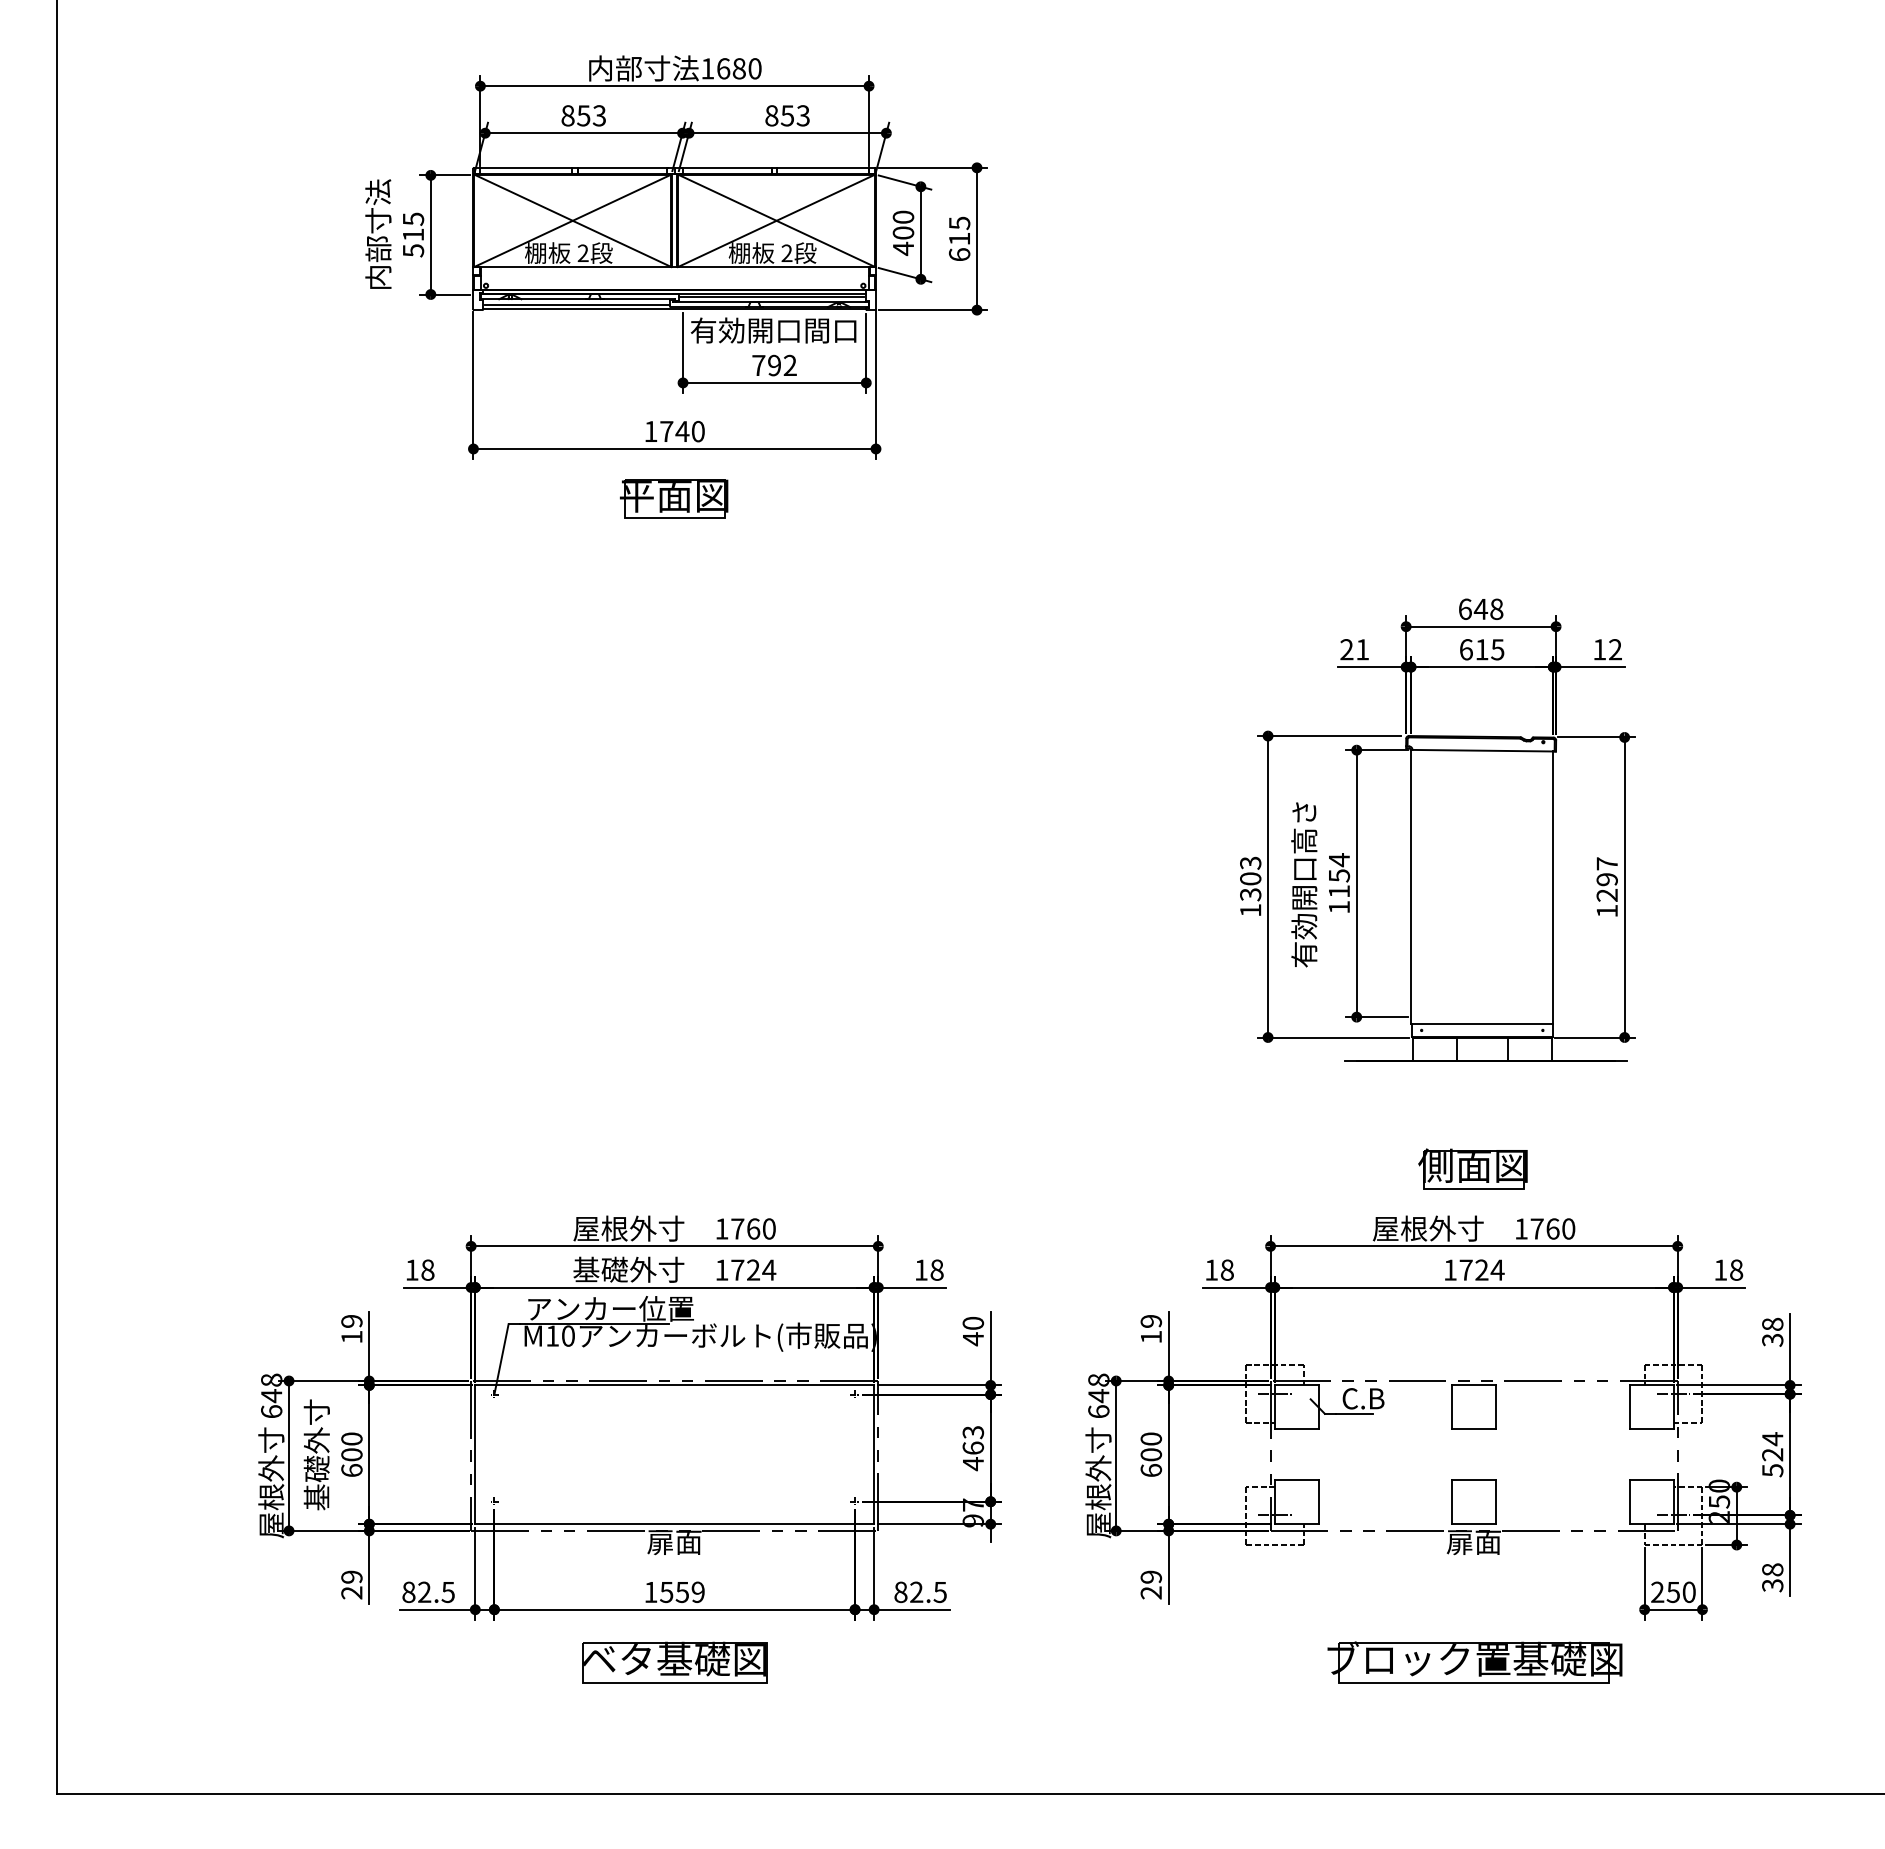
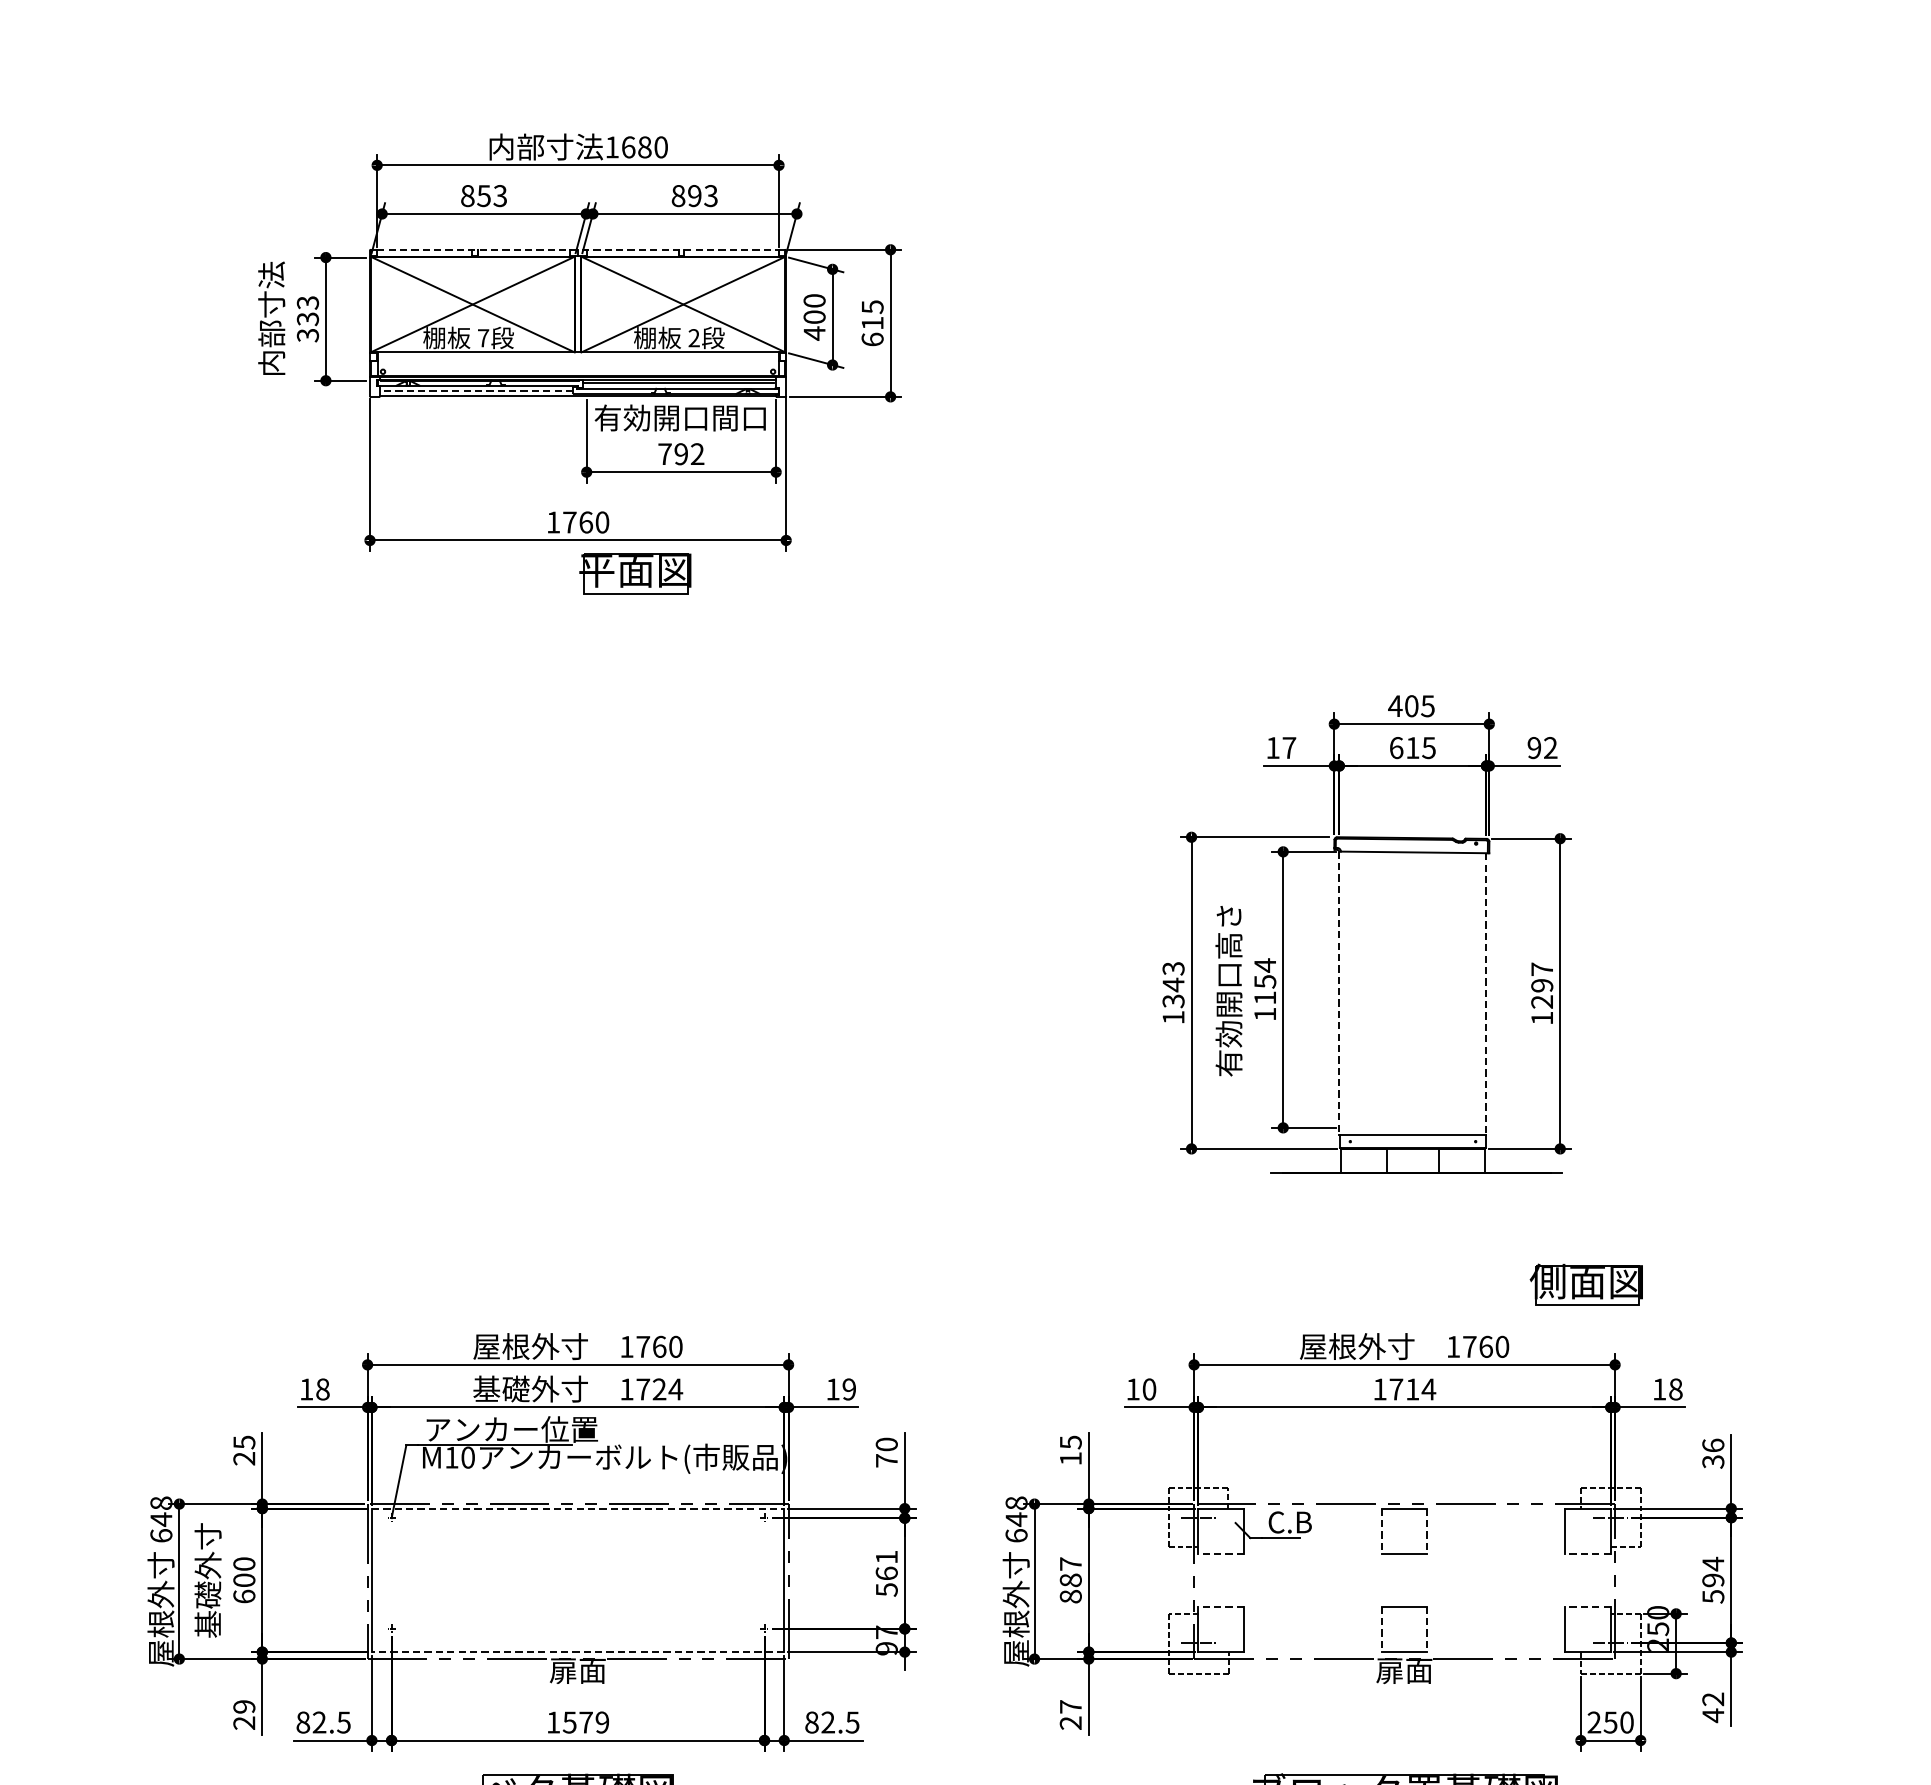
text: (786, 115) -> (693, 195), 853 -> 893
line: (675, 167) -> (578, 249), solid -> dashed
text: (413, 234) -> (308, 318), 515 -> 333
text: (582, 252) -> (482, 337), 2 -> 7
line: (577, 304) -> (477, 391), solid -> dashed
text: (682, 431) -> (586, 522), 1740 -> 1760
part: (674, 498) -> (635, 573), moved
text: (1480, 608) -> (1411, 705), 648 -> 405
text: (1354, 649) -> (1280, 747), 21 -> 17
text: (1599, 649) -> (1534, 747), 12 -> 92
text: (1250, 878) -> (1173, 984), 1303 -> 1343
line: (1411, 887) -> (1339, 993), solid -> dashed
line: (1553, 888) -> (1486, 994), solid -> dashed
part: (1472, 1168) -> (1585, 1284), moved
text: (936, 1269) -> (848, 1388), 18 -> 19
text: (1481, 1269) -> (1412, 1388), 1724 -> 1714
text: (1226, 1270) -> (1148, 1389), 18 -> 10
text: (1150, 1321) -> (1069, 1442), 19 -> 15
text: (1772, 1323) -> (1713, 1444), 38 -> 36
text: (351, 1329) -> (243, 1450), 19 -> 25
text: (973, 1339) -> (886, 1461), 40 -> 70
line: (675, 1385) -> (578, 1508), solid -> dashed
line: (1452, 1407) -> (1382, 1531), solid -> dashed
line: (1496, 1407) -> (1427, 1531), solid -> dashed
line: (1296, 1429) -> (1220, 1554), solid -> dashed
line: (1651, 1429) -> (1587, 1554), solid -> dashed
text: (973, 1448) -> (886, 1573), 463 -> 561
text: (1151, 1454) -> (1071, 1580), 600 -> 887
text: (1772, 1454) -> (1713, 1580), 524 -> 594
line: (1296, 1480) -> (1220, 1606), solid -> dashed
line: (1651, 1480) -> (1587, 1606), solid -> dashed
line: (1452, 1502) -> (1382, 1629), solid -> dashed
line: (1496, 1502) -> (1427, 1629), solid -> dashed
line: (674, 1524) -> (577, 1652), solid -> dashed
text: (1151, 1576) -> (1071, 1706), 29 -> 27
text: (1772, 1577) -> (1713, 1707), 38 -> 42
text: (682, 1592) -> (586, 1722), 1559 -> 1579

